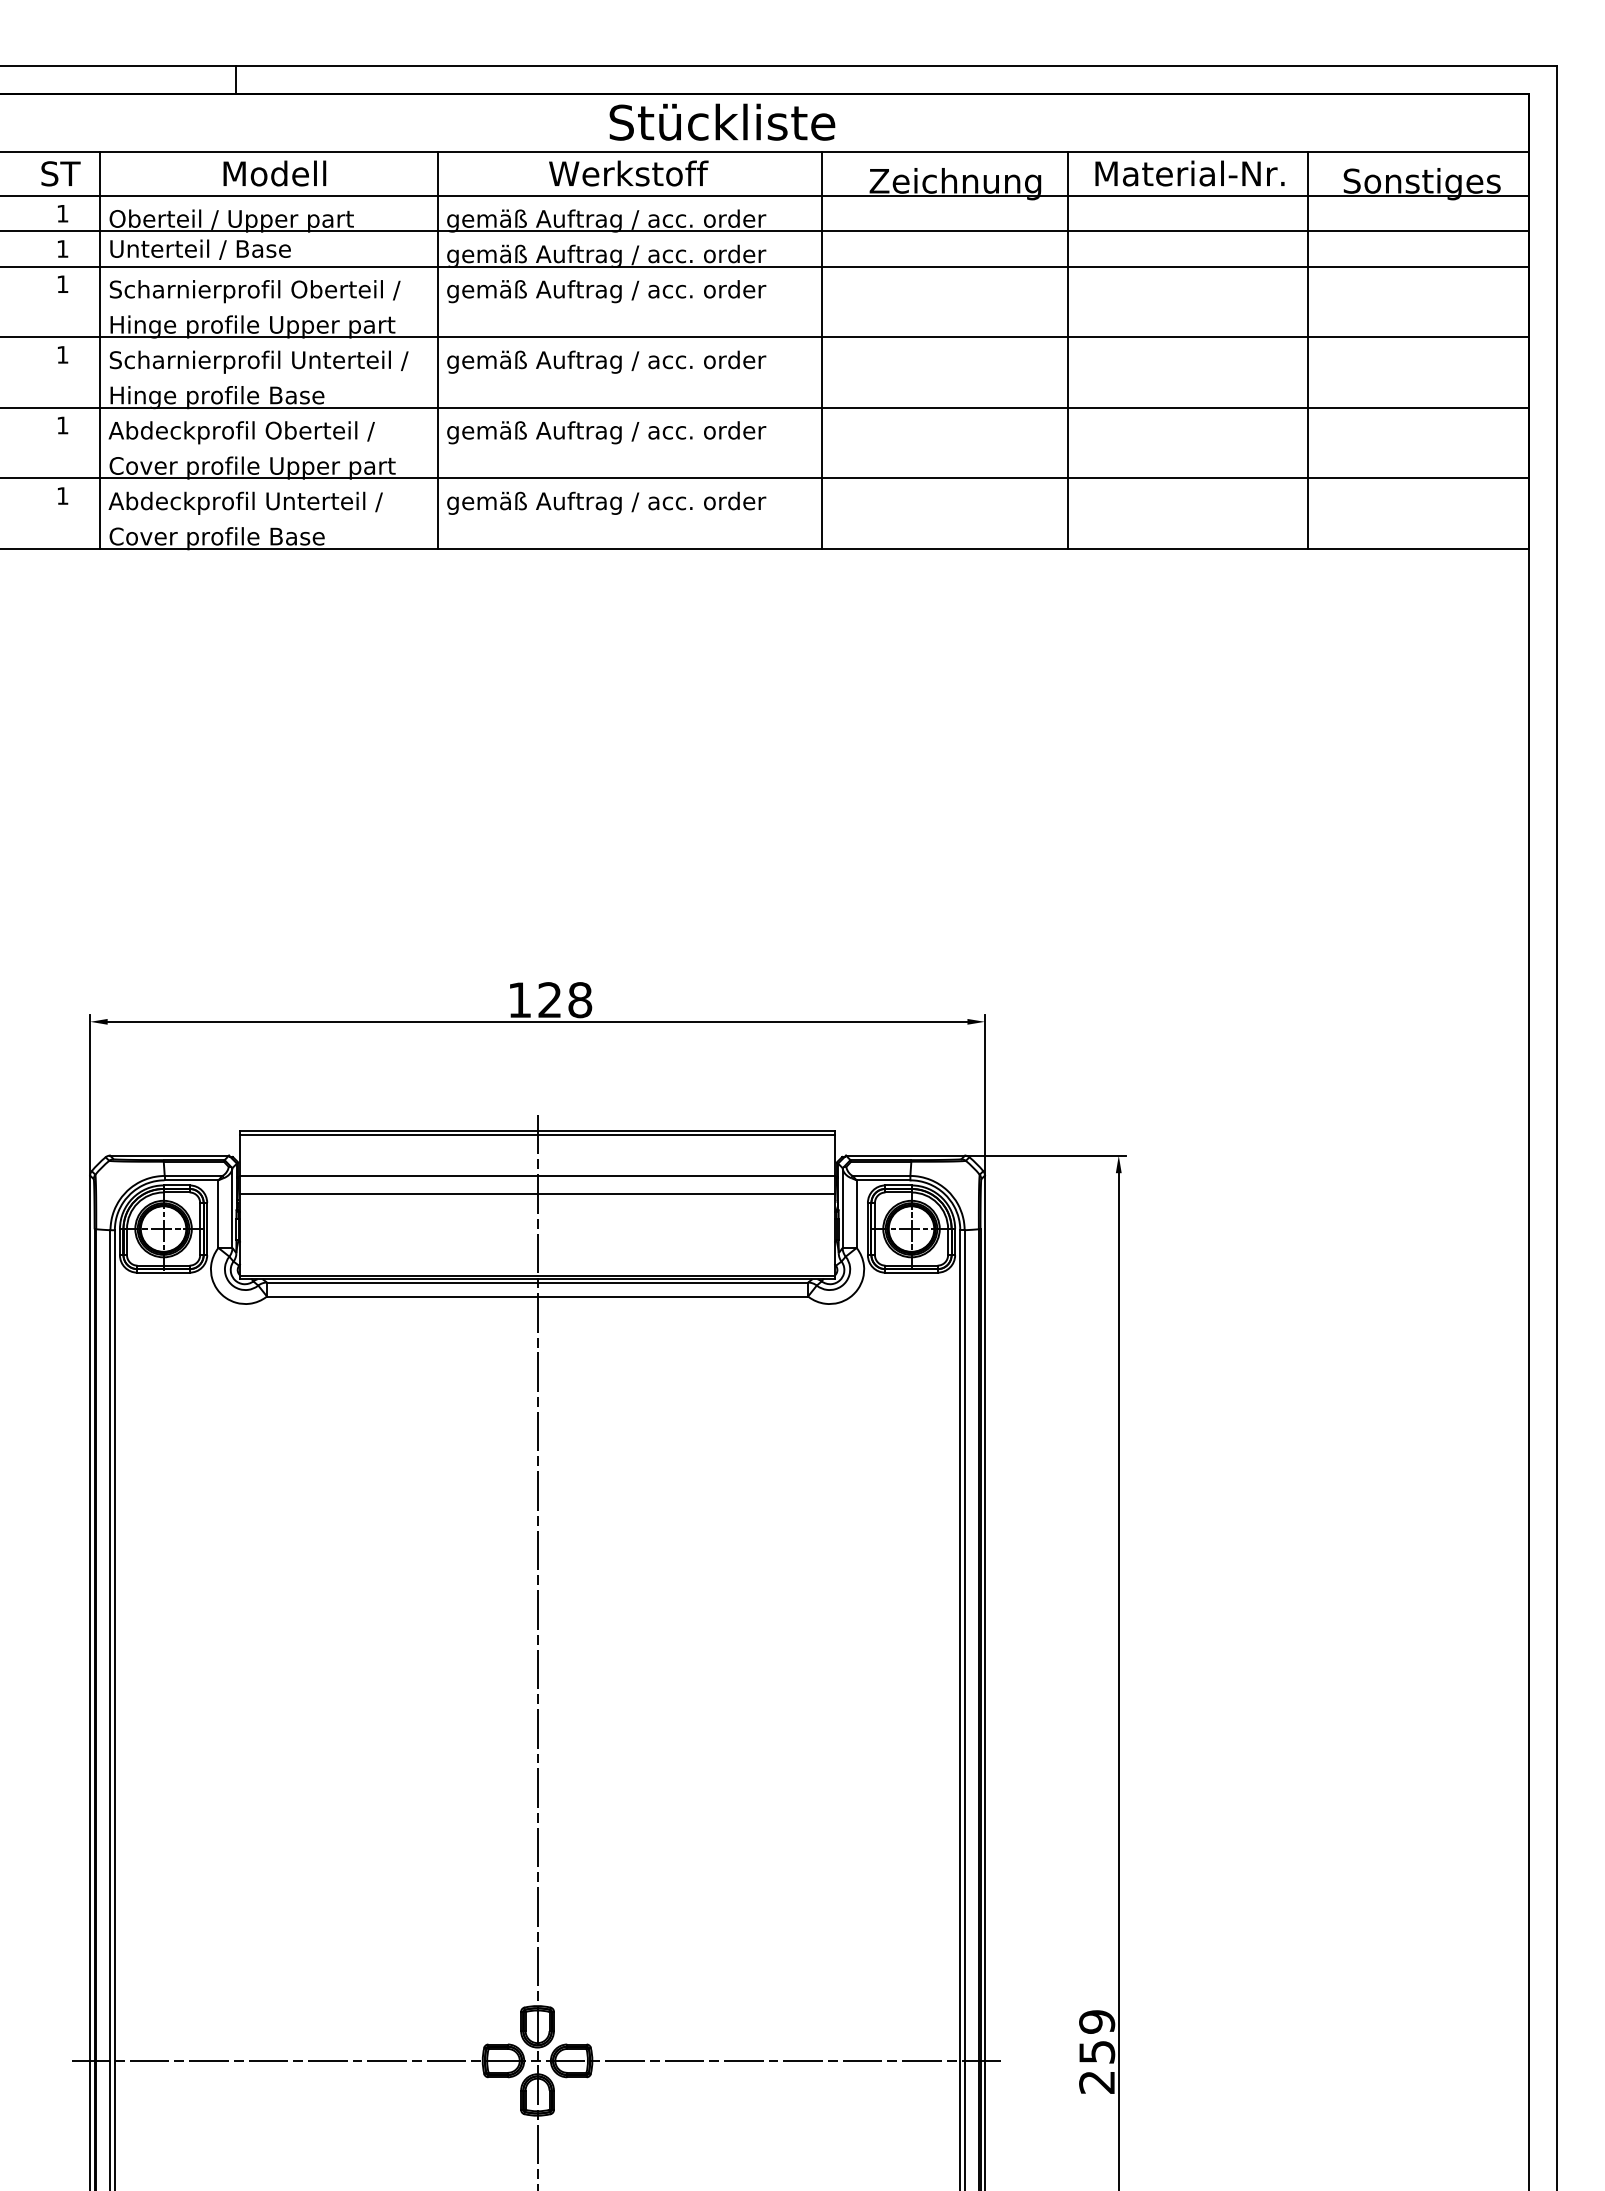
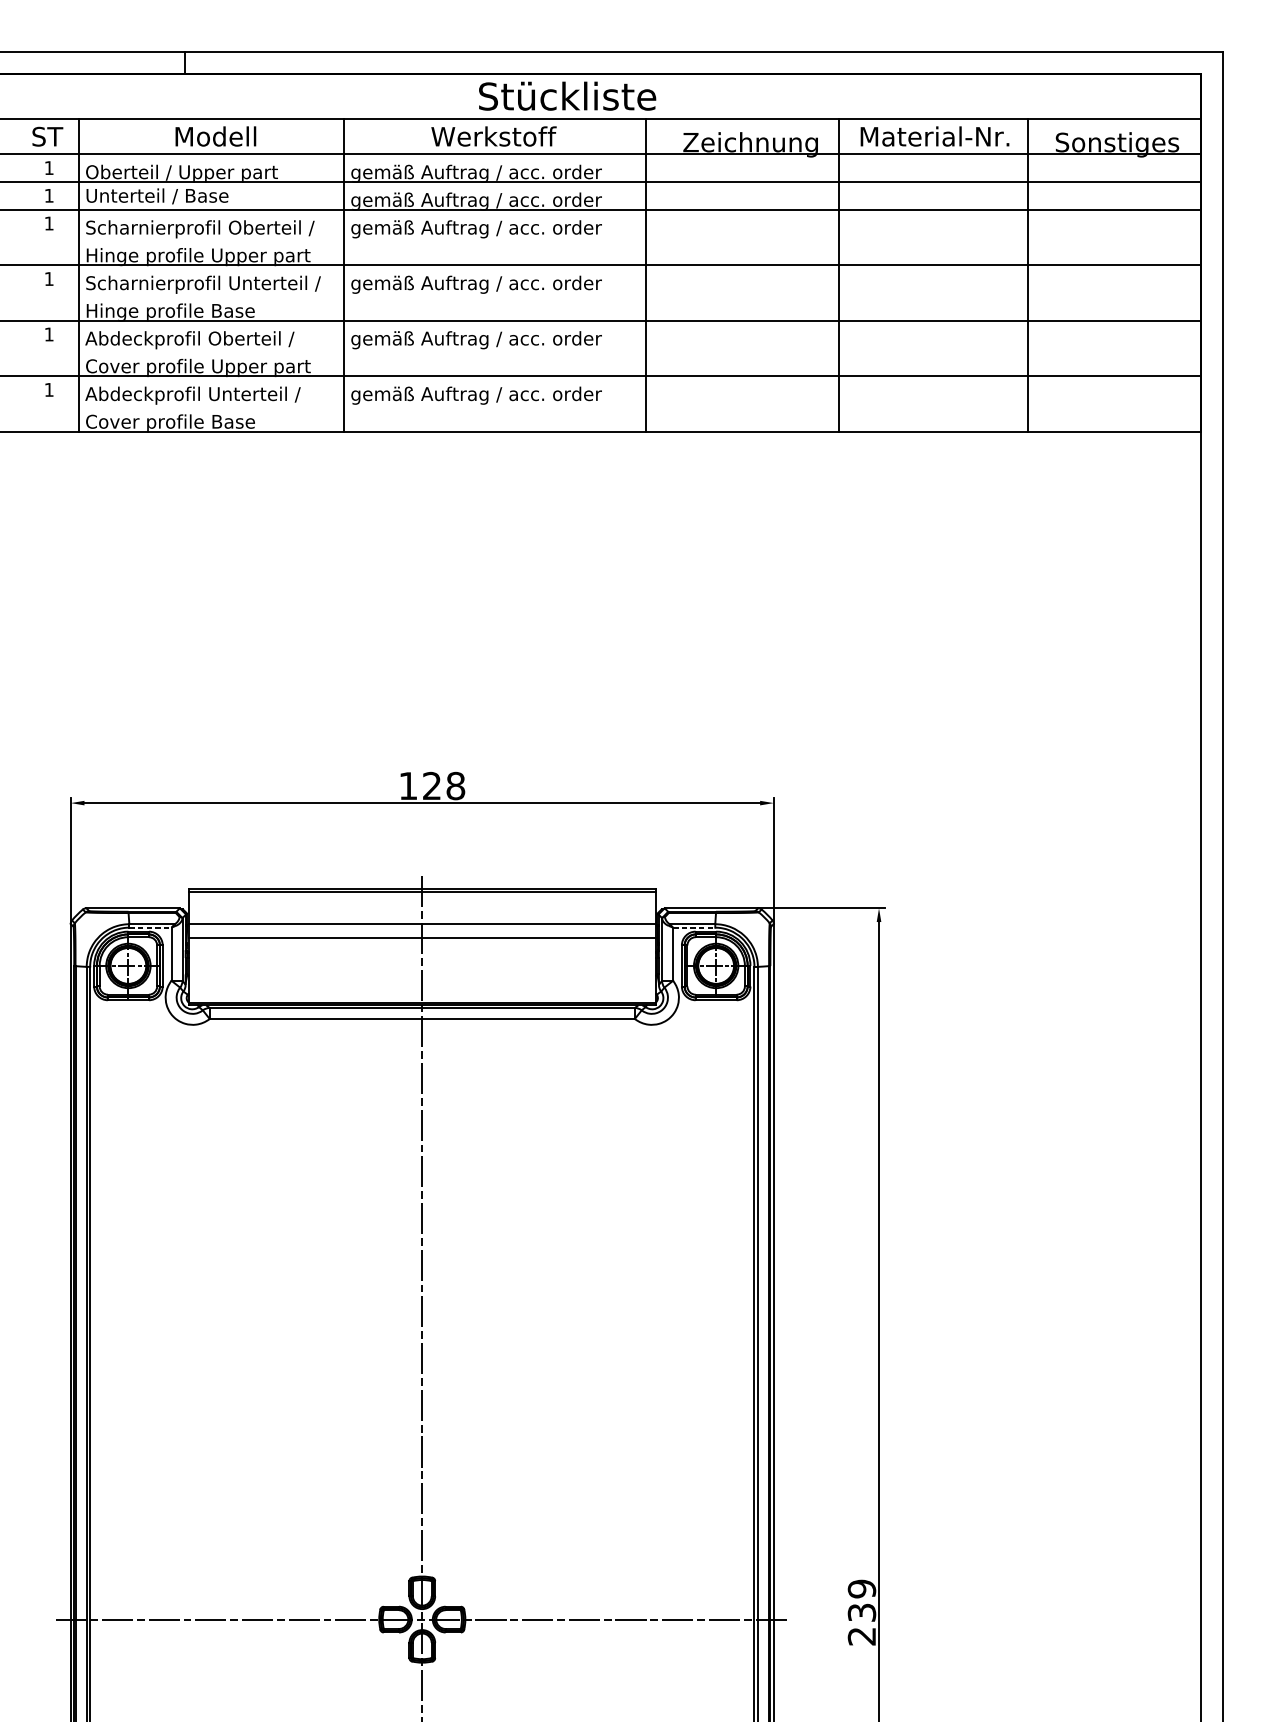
line: (191, 1180) -> (150, 927), solid -> dashed
line: (883, 1180) -> (694, 927), solid -> dashed
text: (1096, 2051) -> (861, 1612), 259 -> 239

